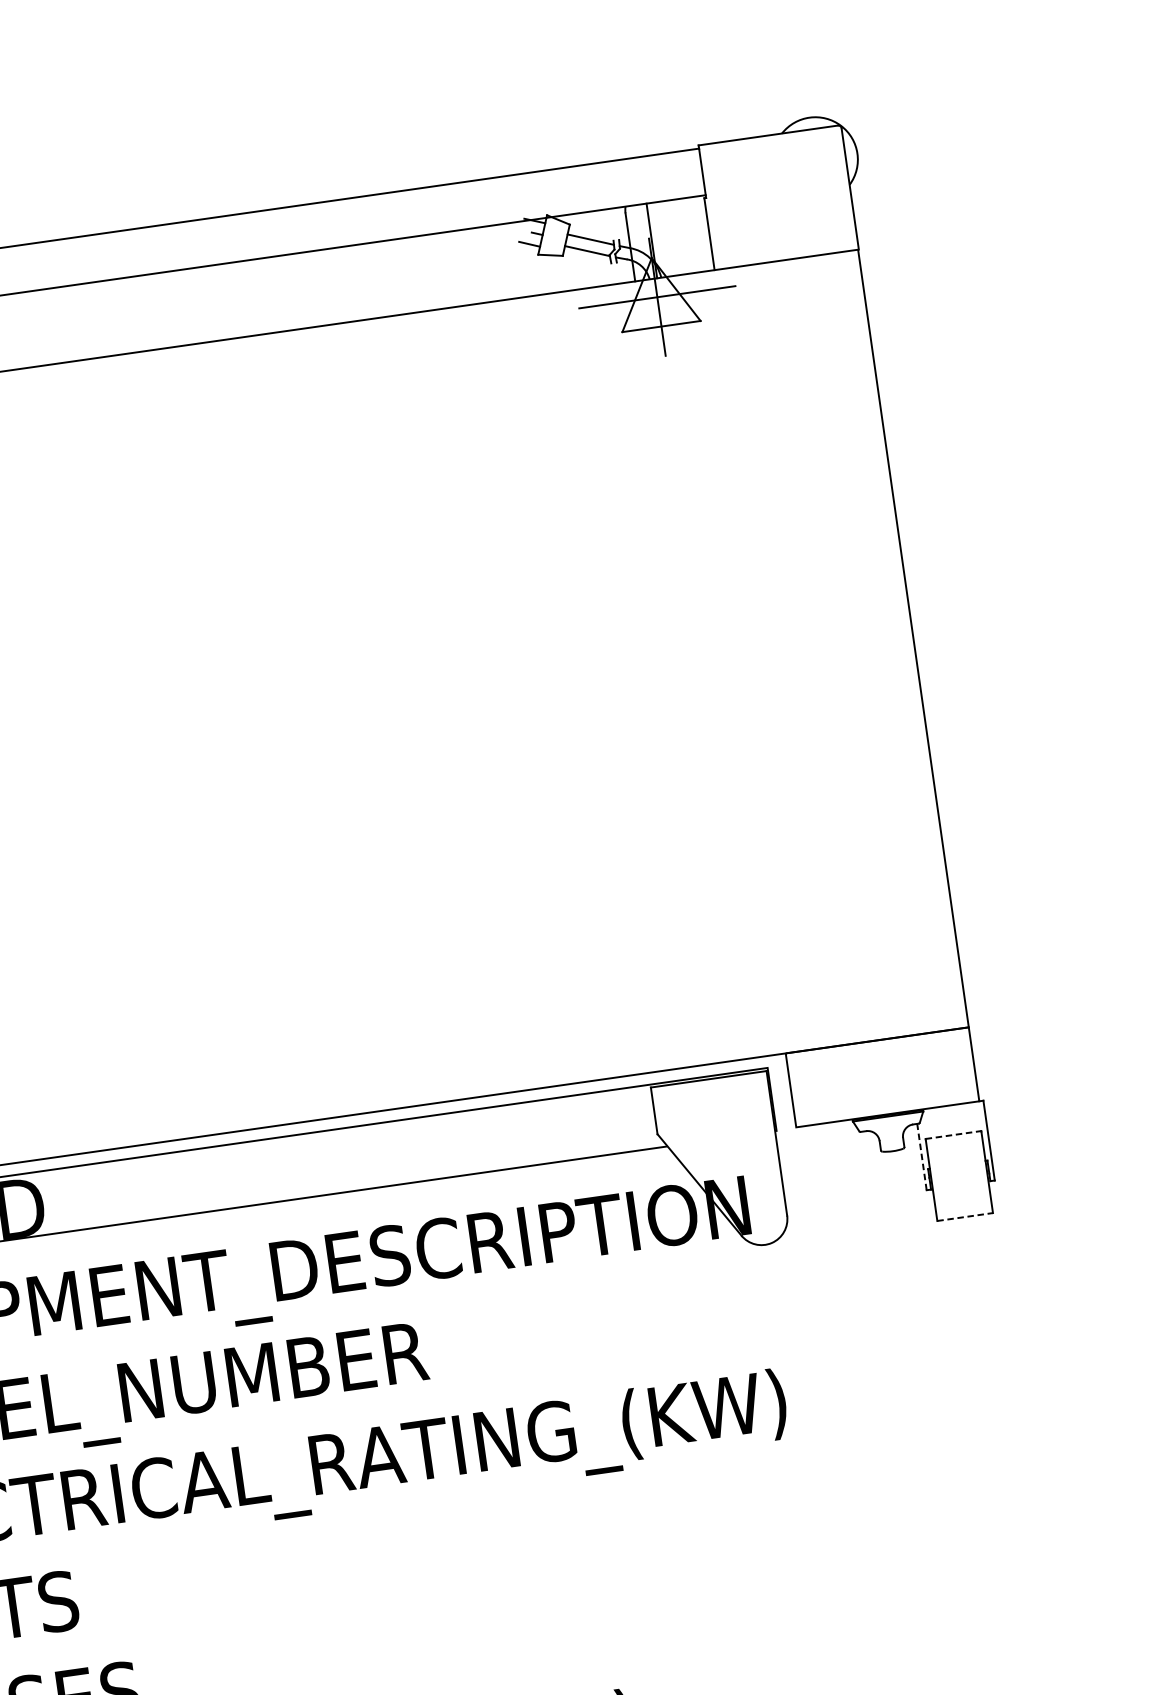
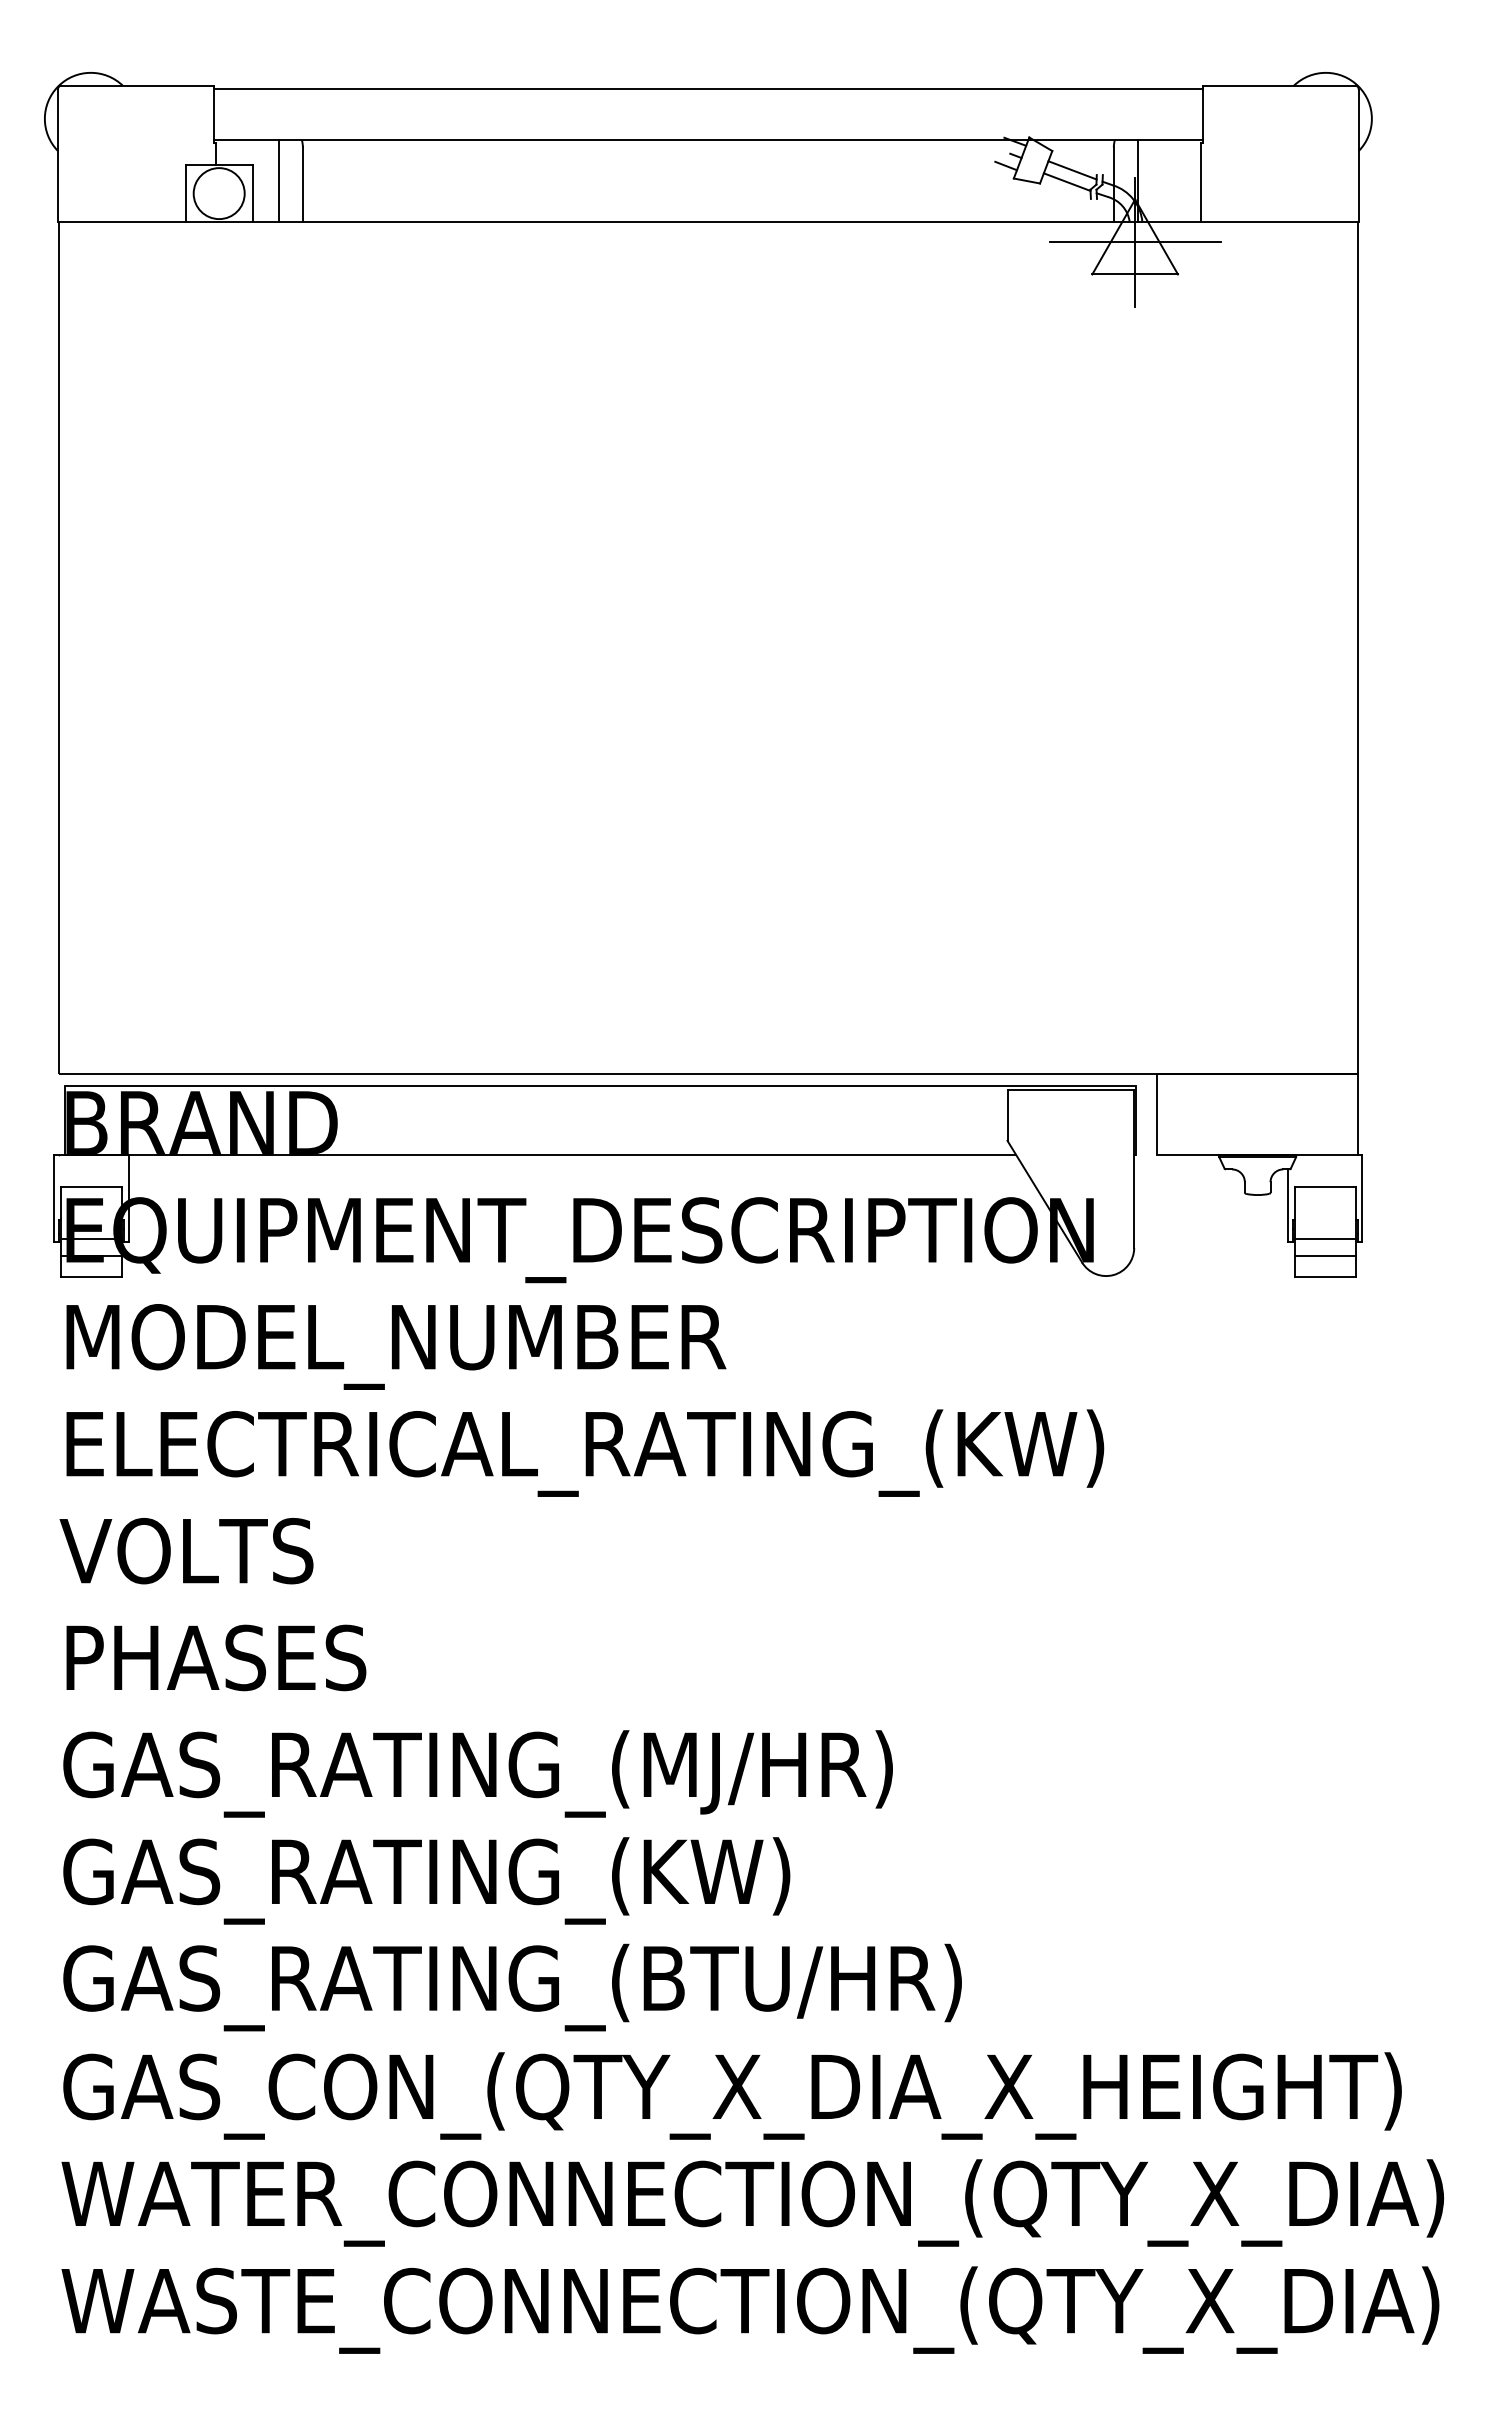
line: (953, 1134) -> (1325, 1186), dashed -> solid
line: (921, 1156) -> (1287, 1205), dashed -> solid
line: (959, 1183) -> (1324, 1239), added
line: (961, 1197) -> (1324, 1255), added
line: (965, 1216) -> (1325, 1276), dashed -> solid

